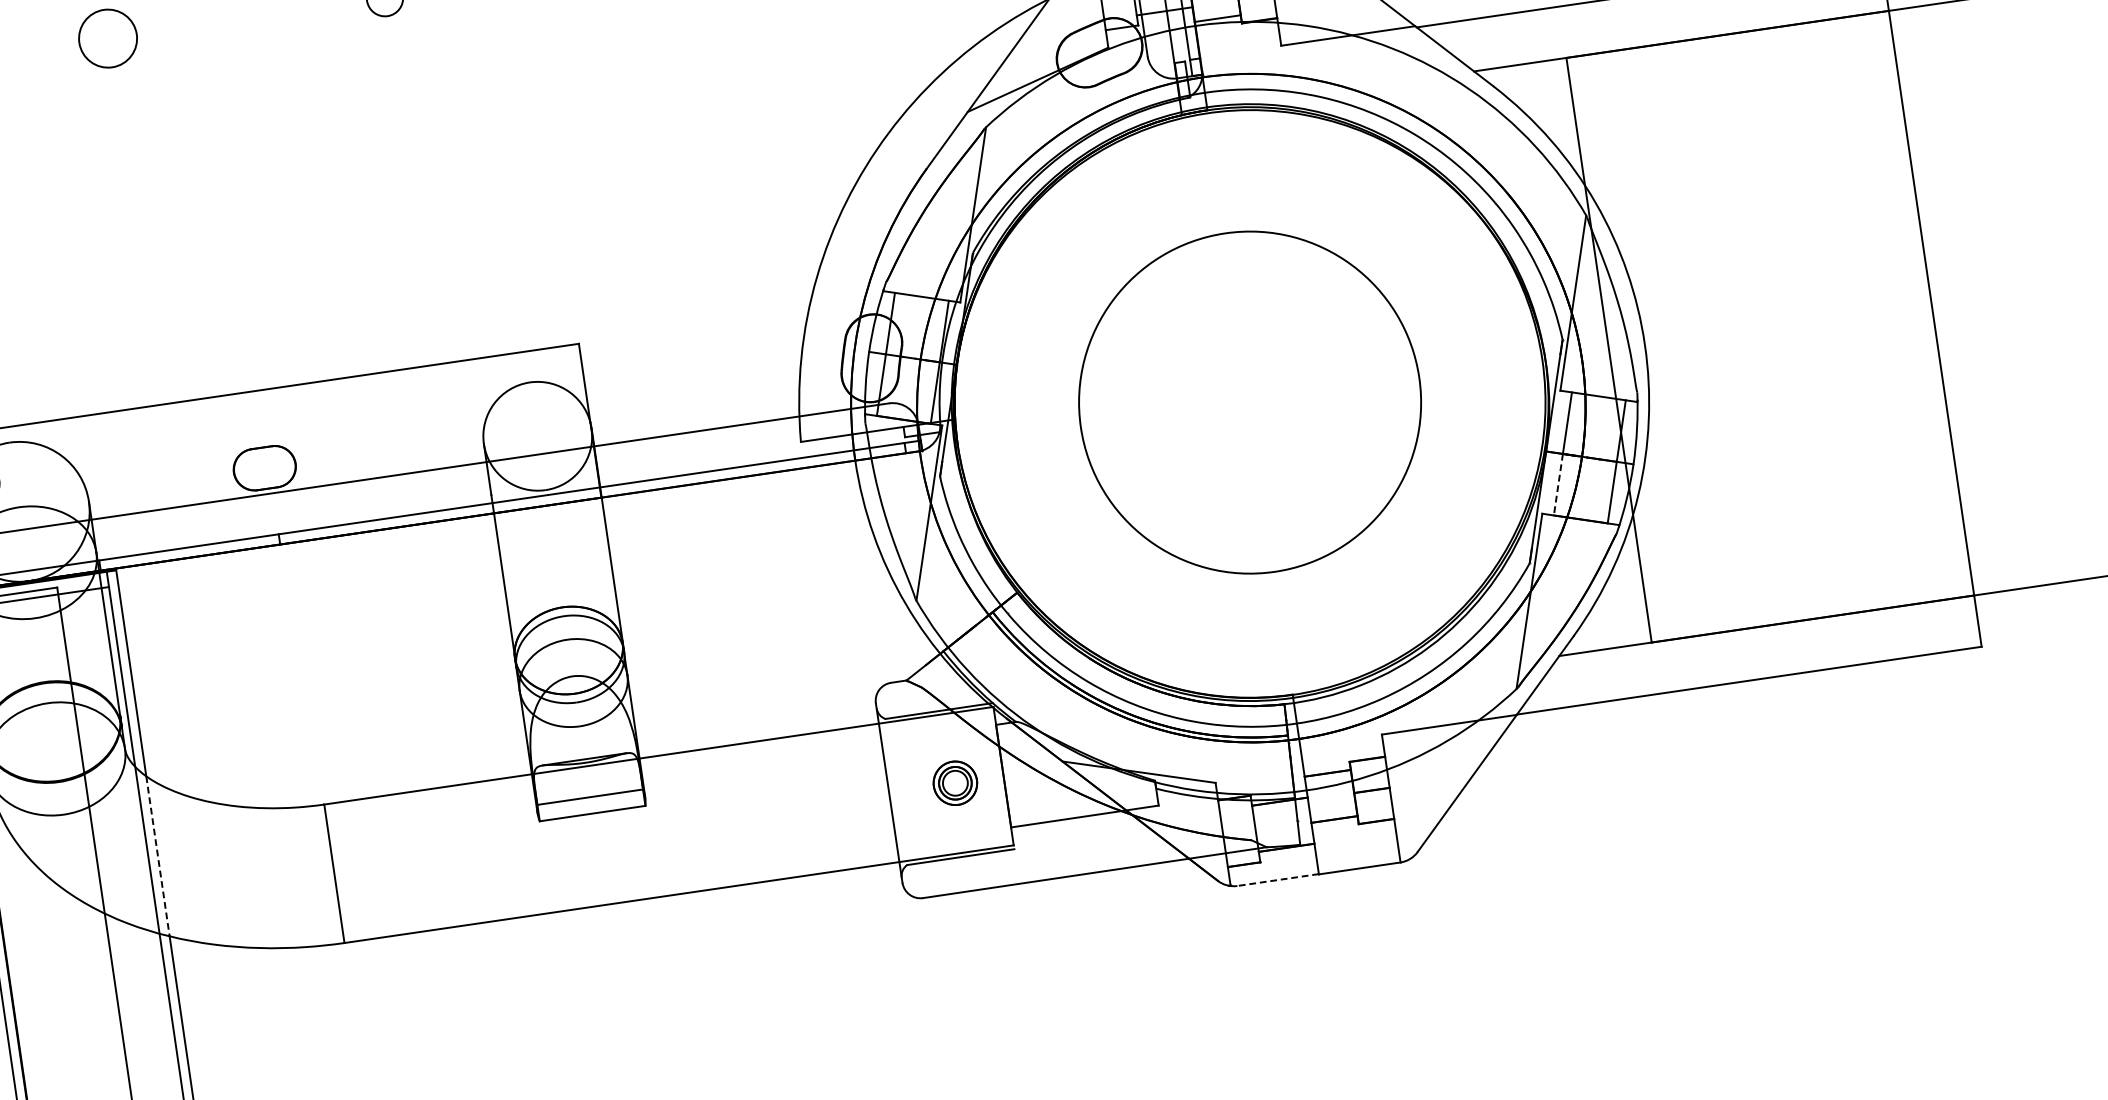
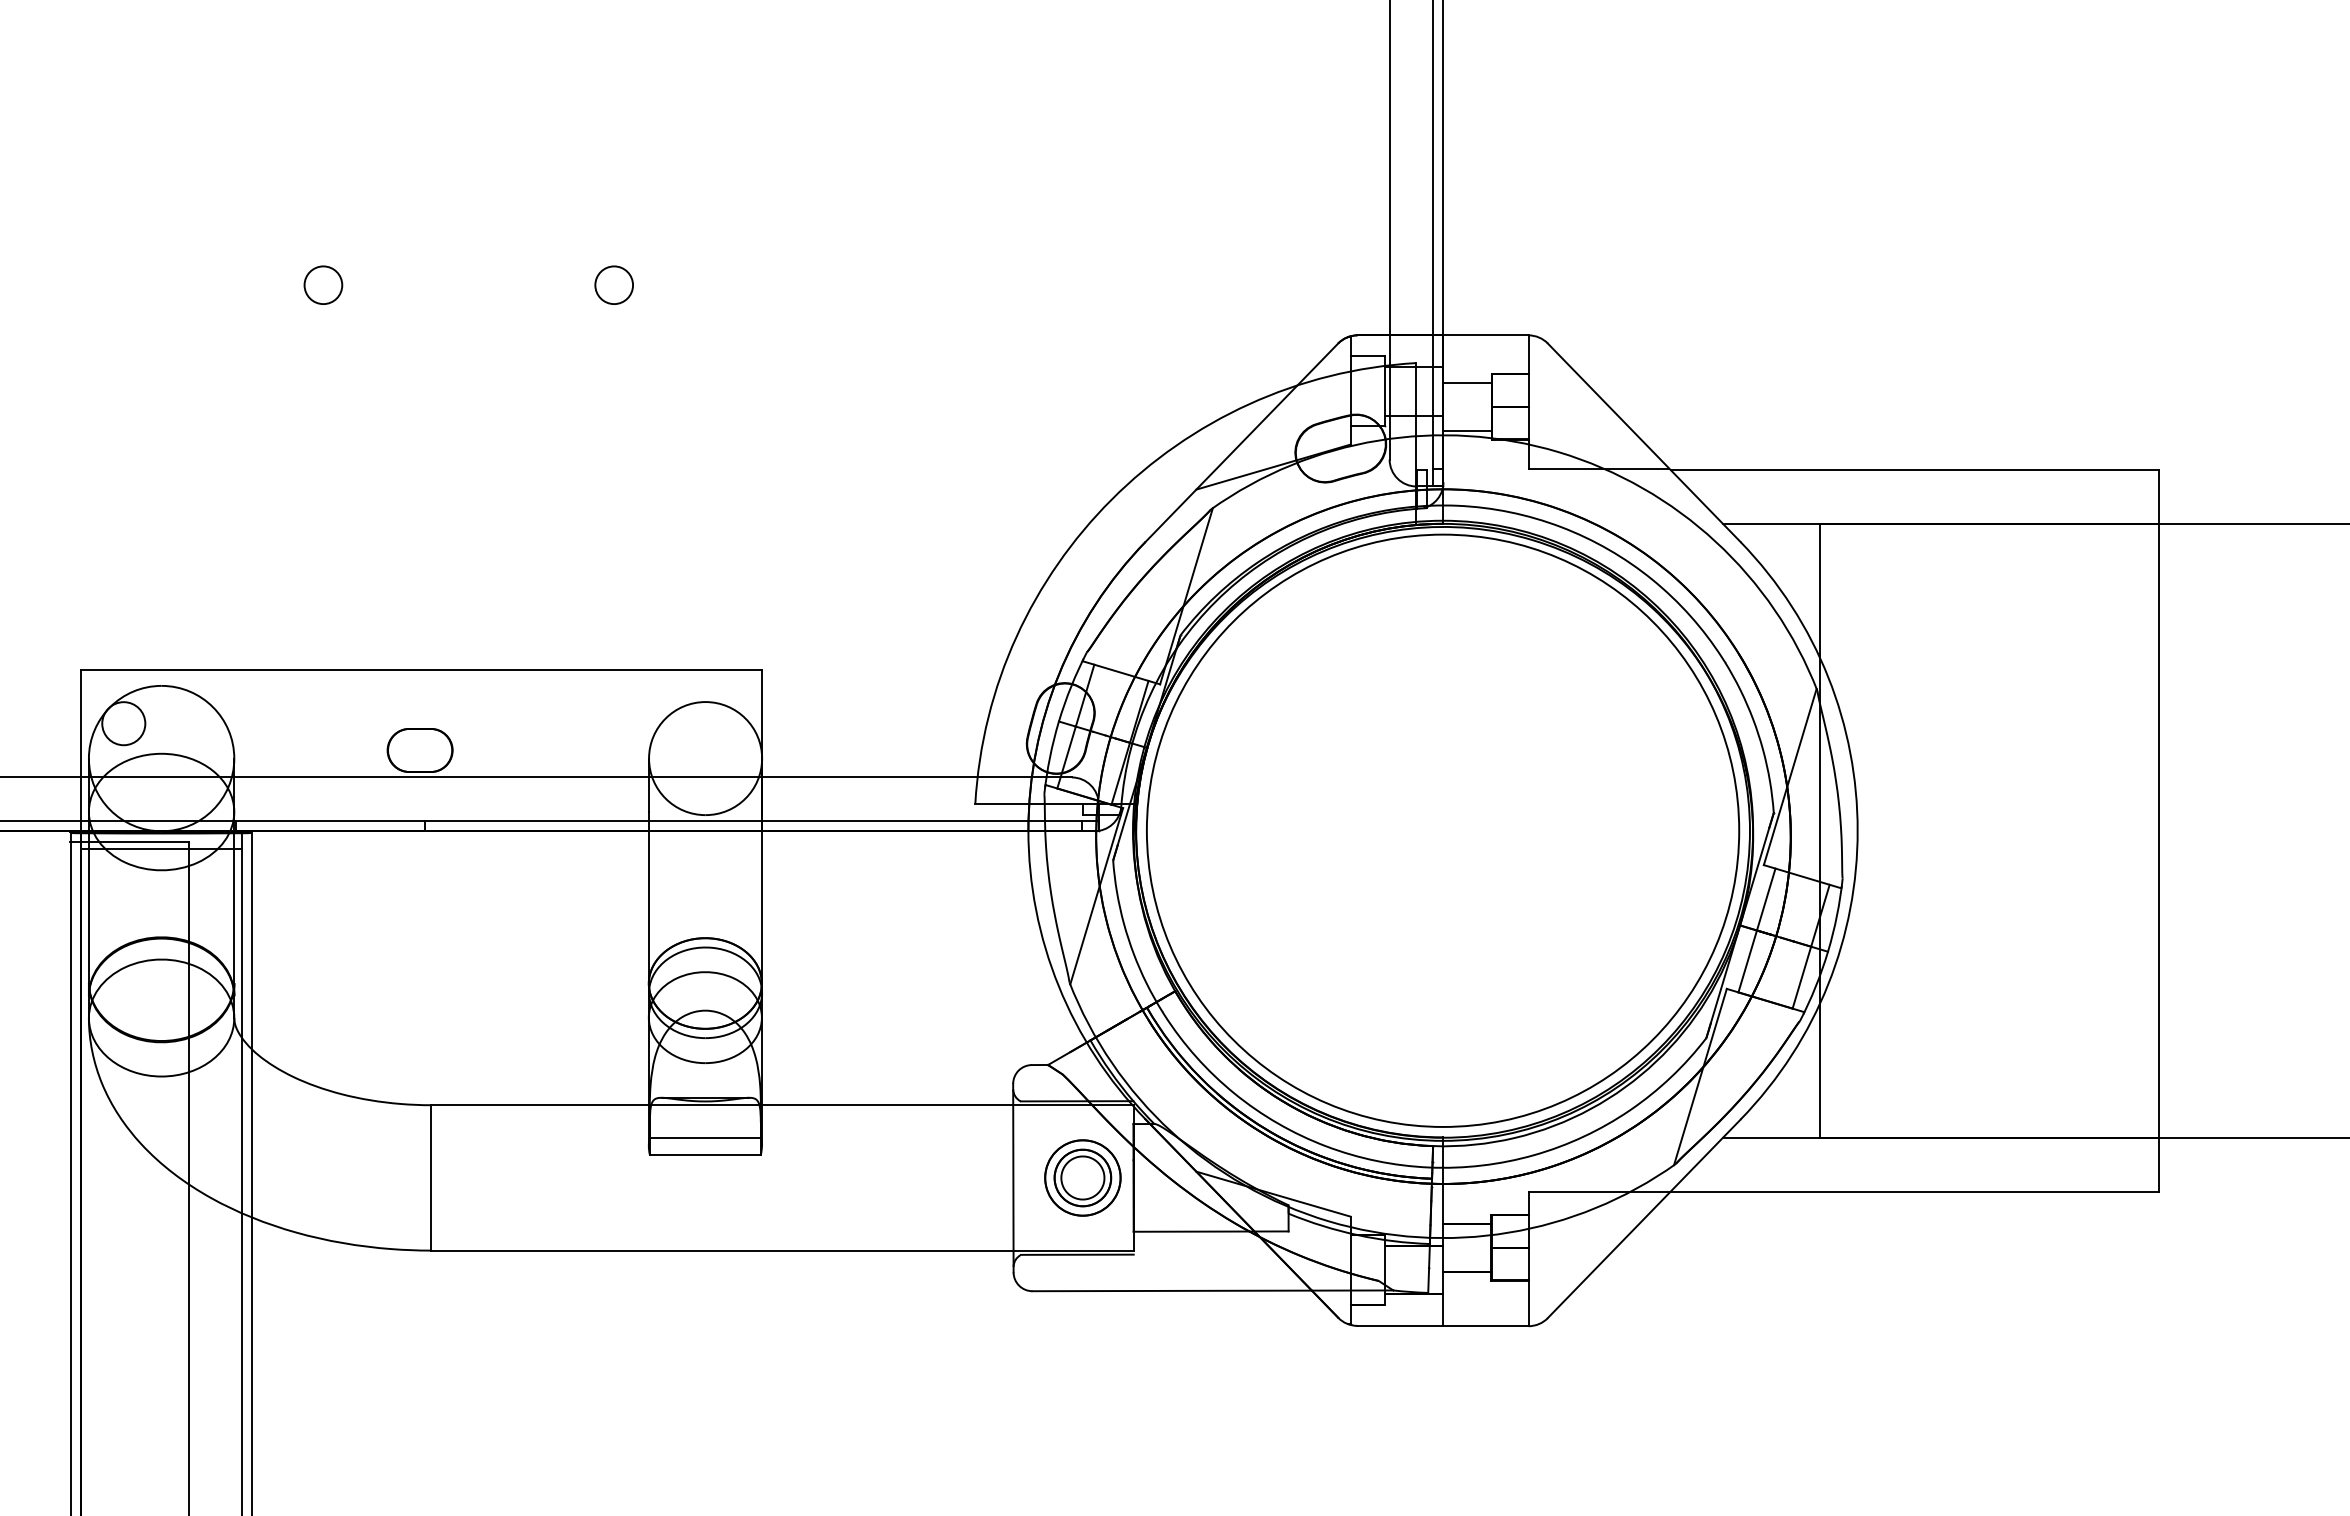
circle: (108, 38) -> (323, 285), size x0.62
circle: (1249, 402) -> (1442, 830), size x1.67
line: (1558, 484) -> (1747, 961), dashed -> solid
part: (954, 782) -> (1082, 1177), size x1.67
line: (158, 857) -> (252, 1134), dashed -> solid
line: (1278, 879) -> (1400, 1325), dashed -> solid

